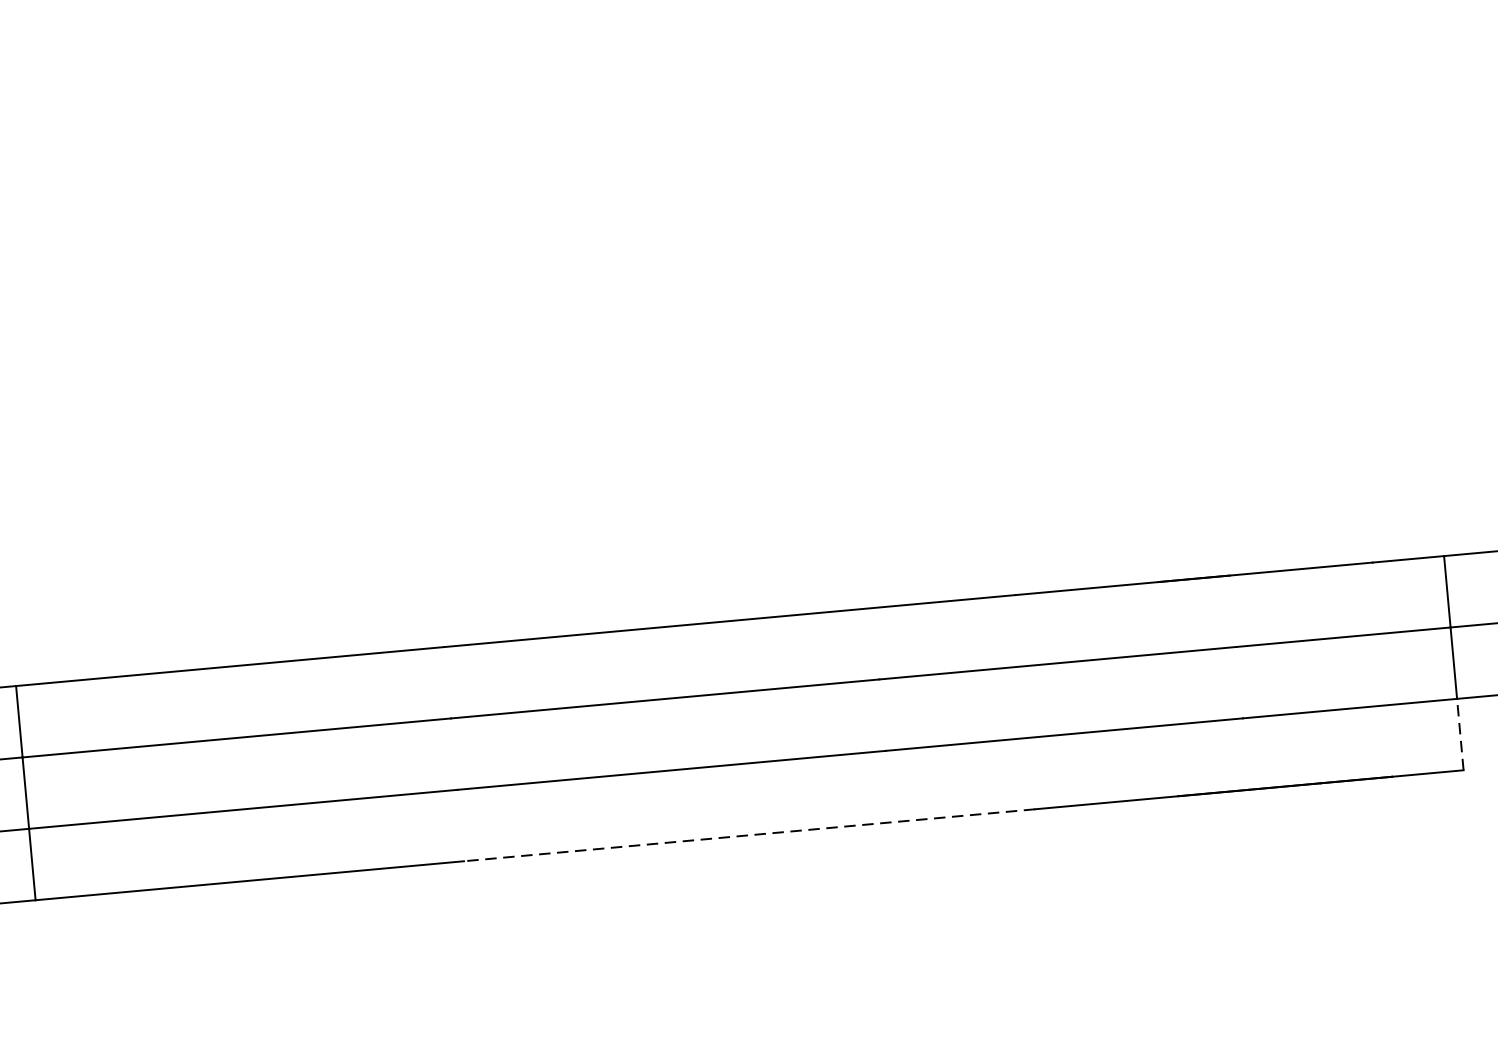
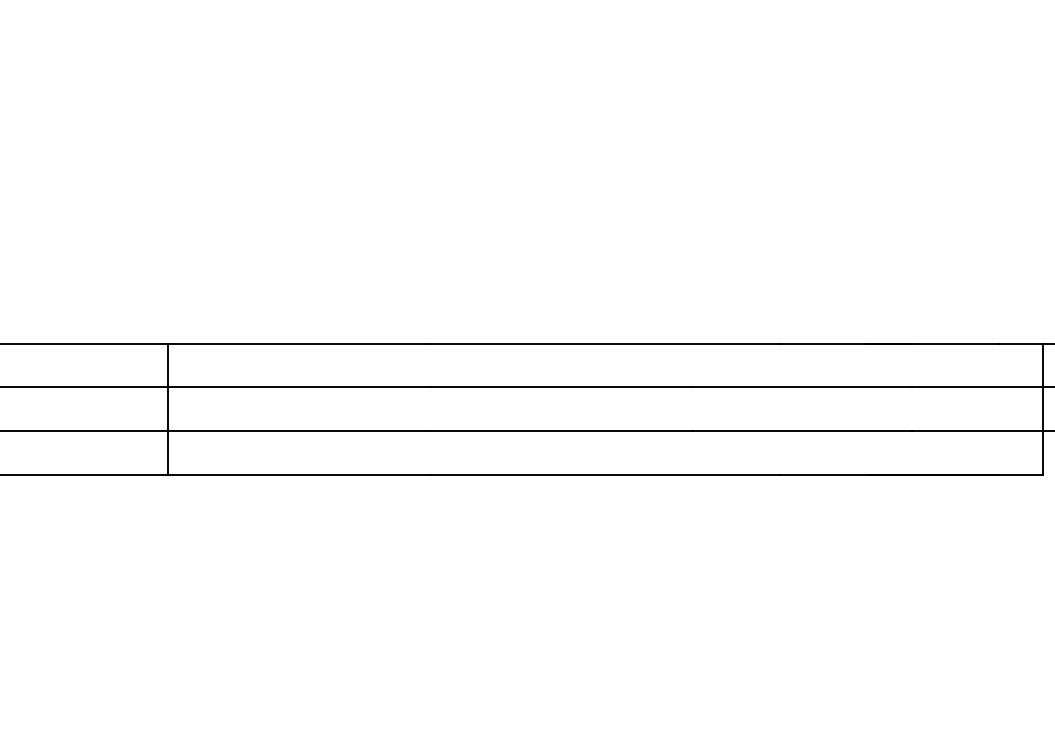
line: (1459, 733) -> (1042, 452), dashed -> solid
line: (748, 834) -> (604, 474), dashed -> solid

